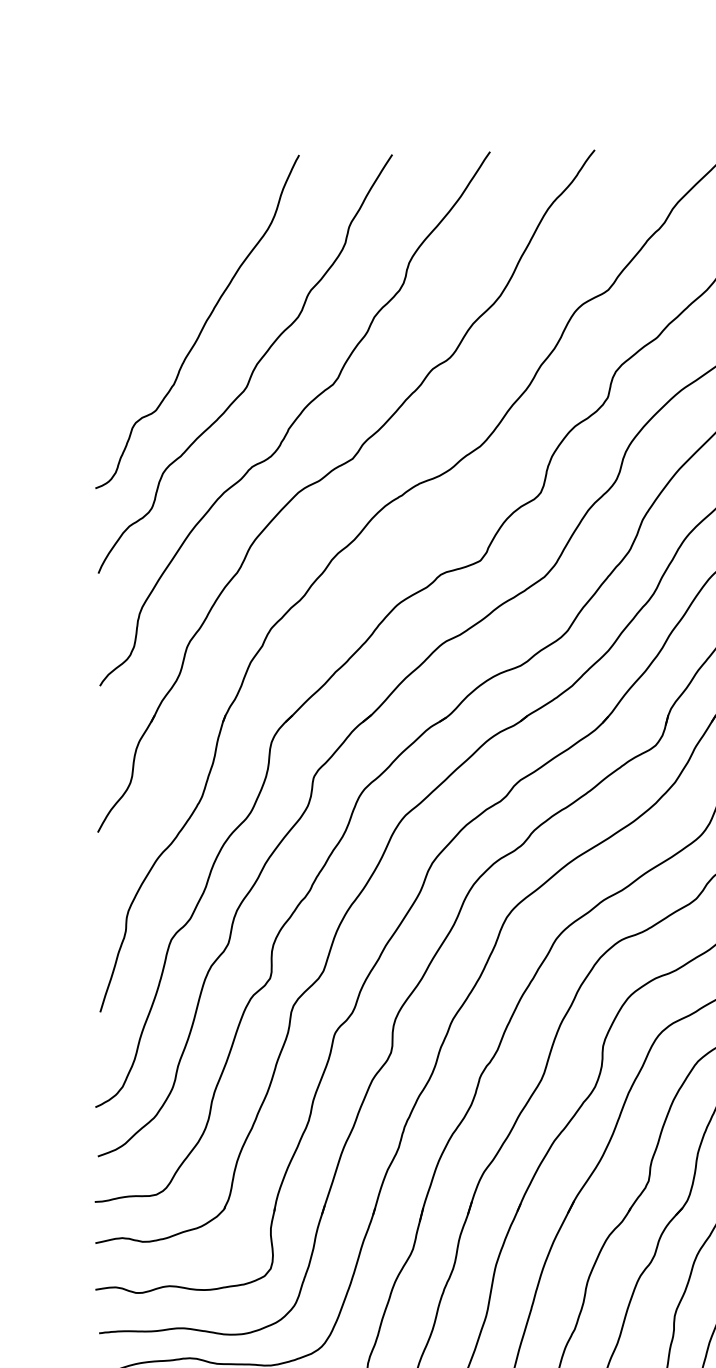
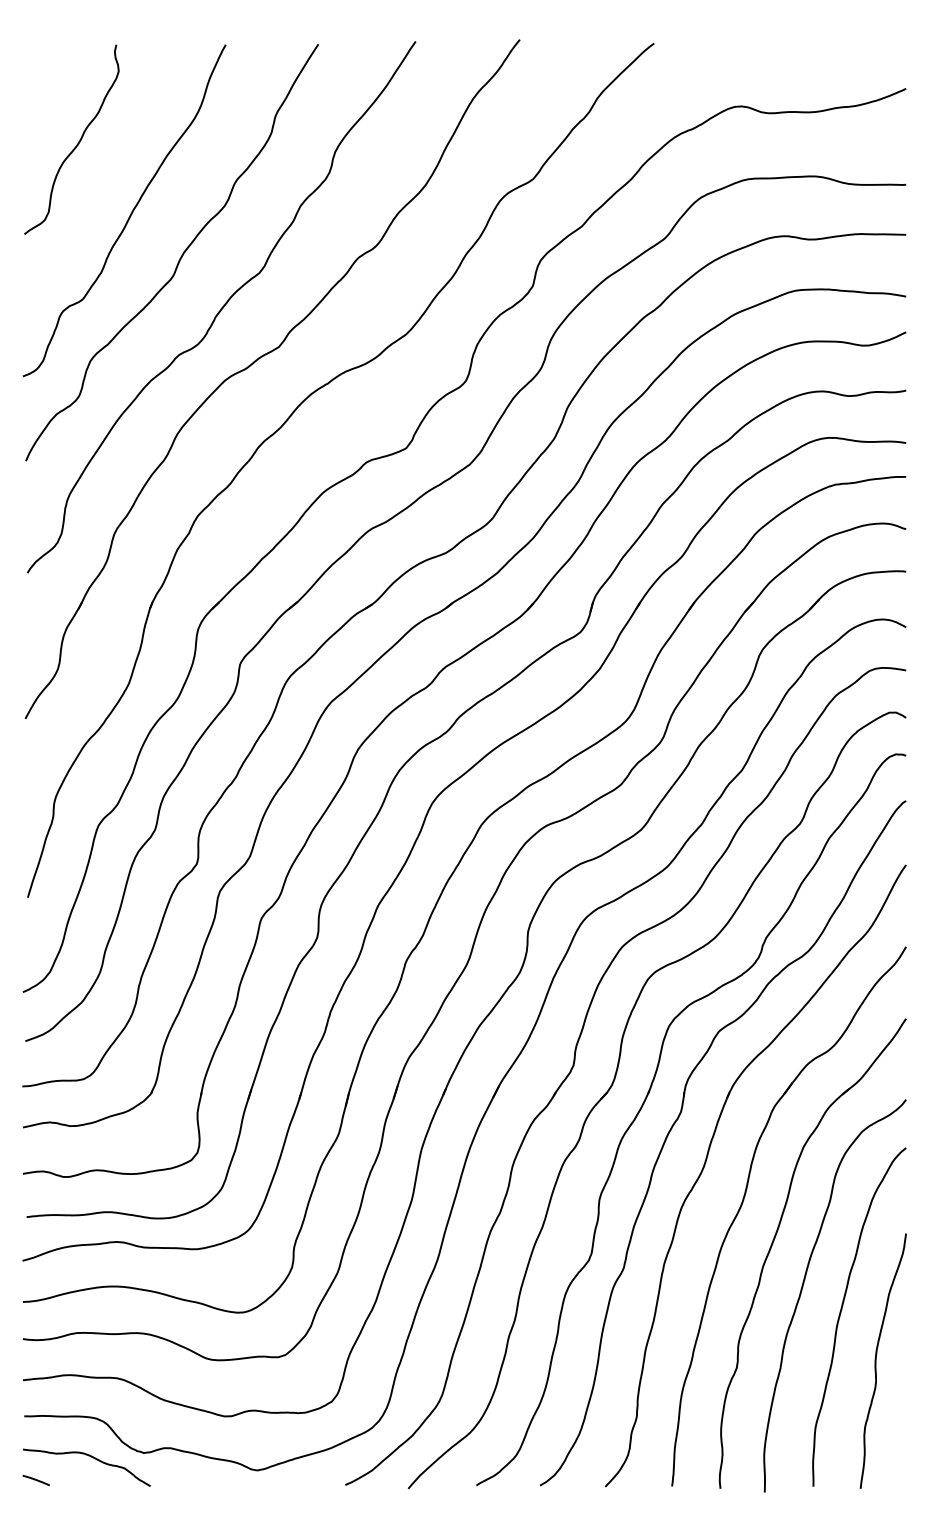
curve: (149, 255) -> (76, 144), added

